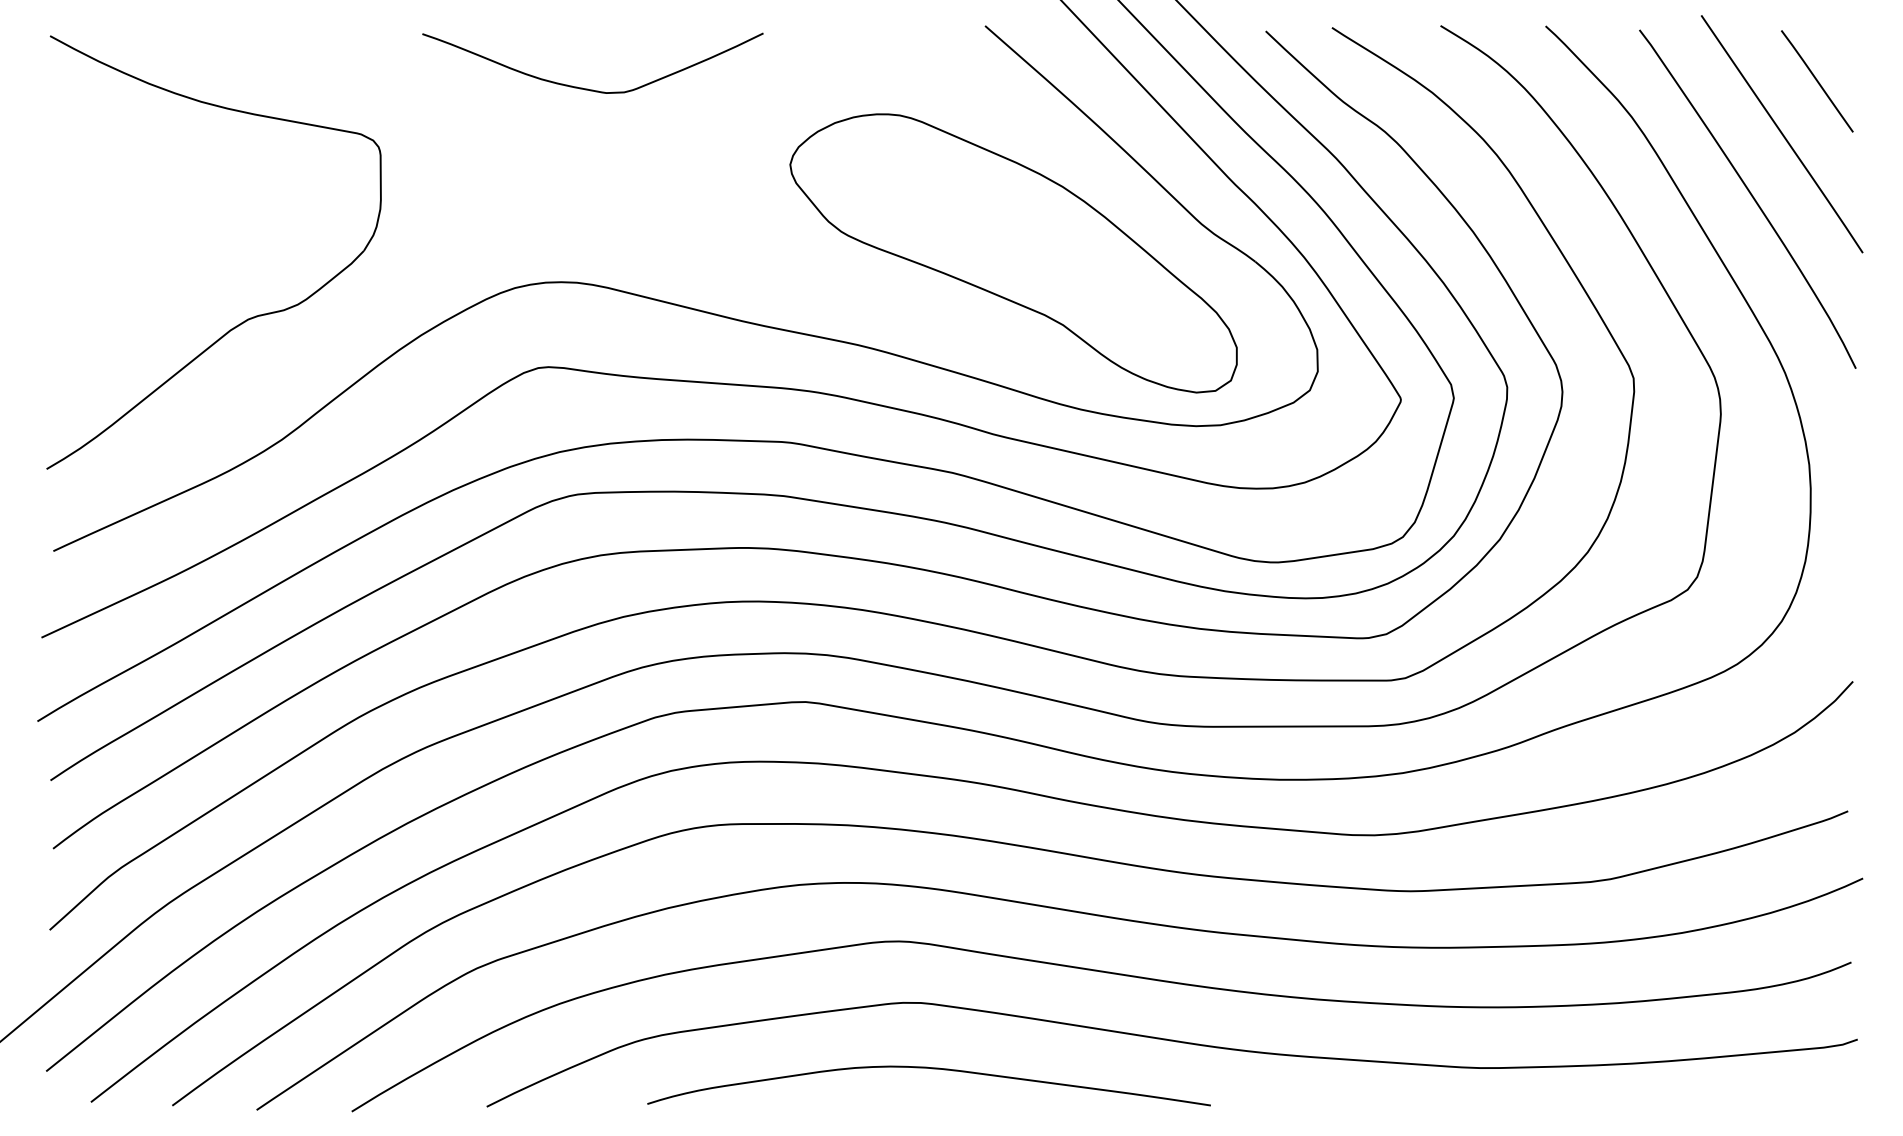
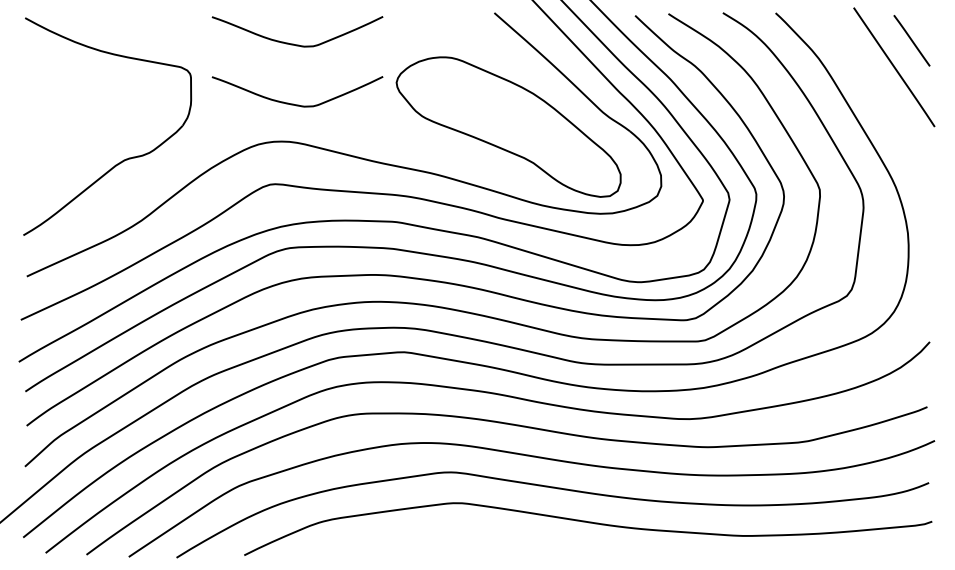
curve: (1748, 194) -> (877, 97), removed
curve: (584, 206) -> (293, 103), added
curve: (927, 1069) -> (465, 536), removed

